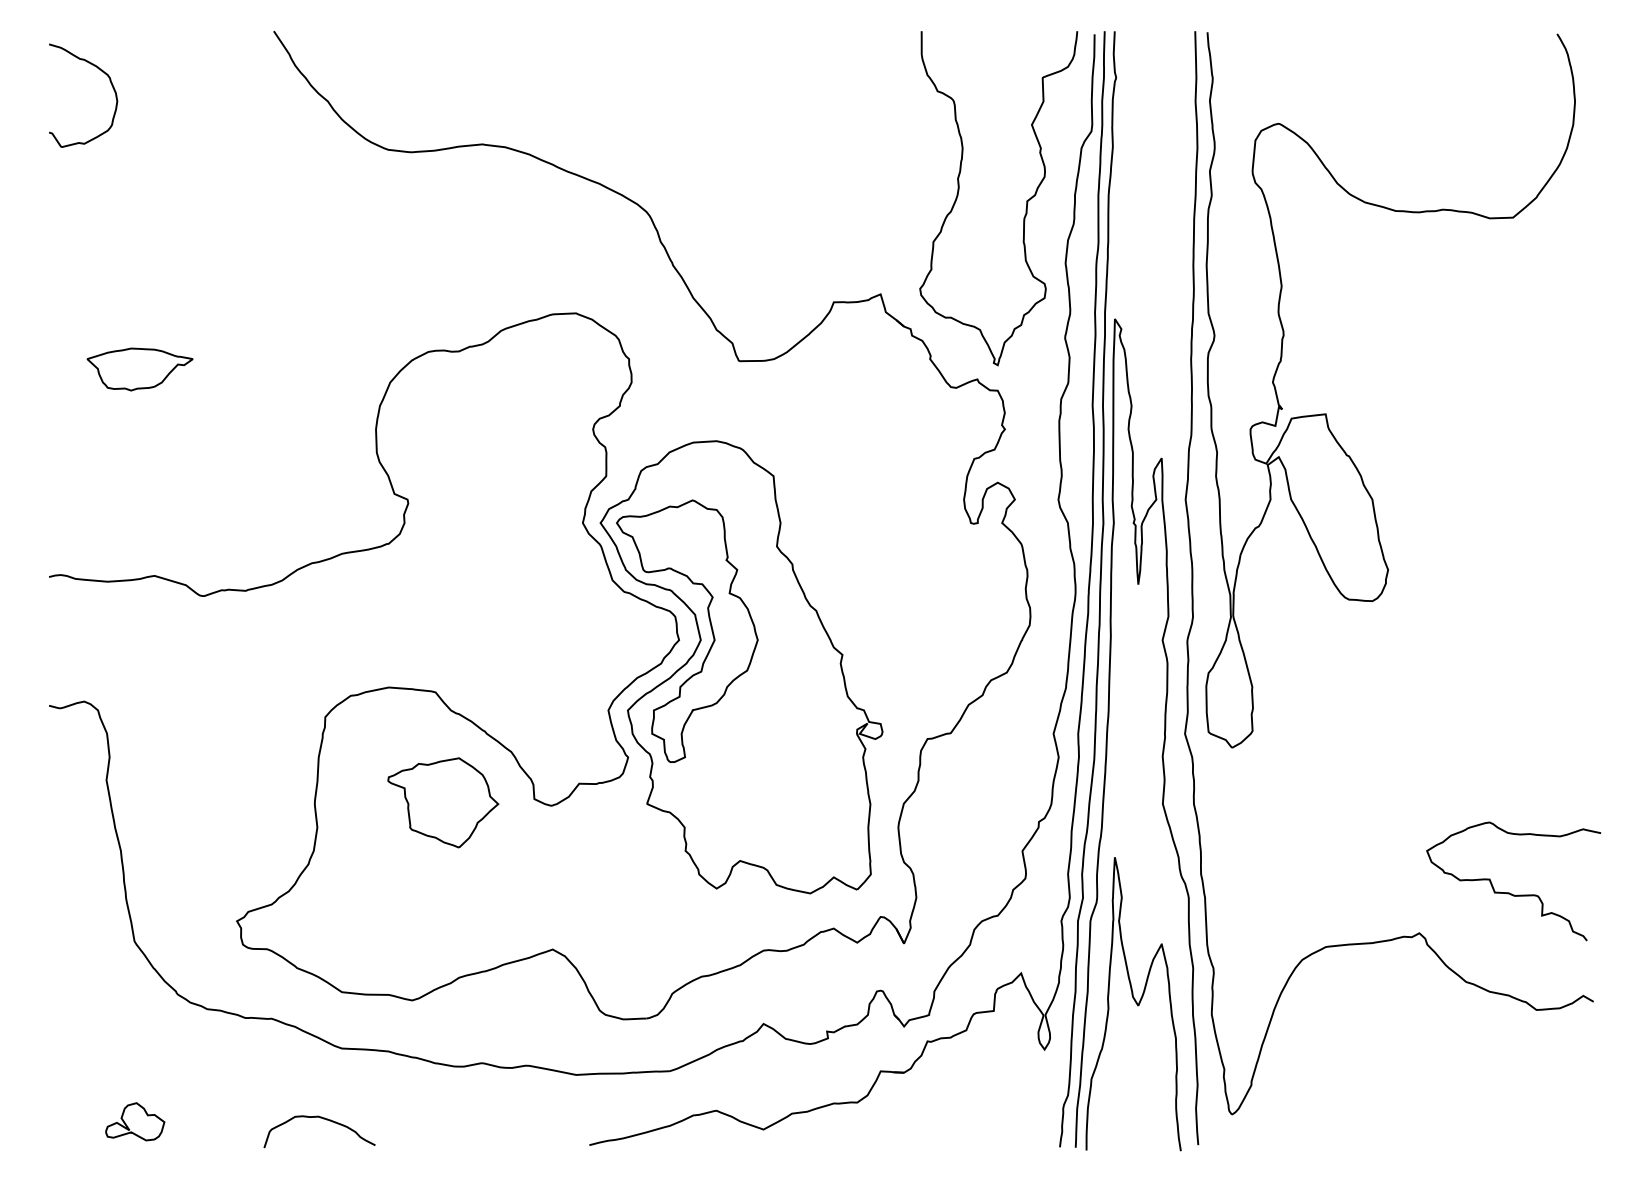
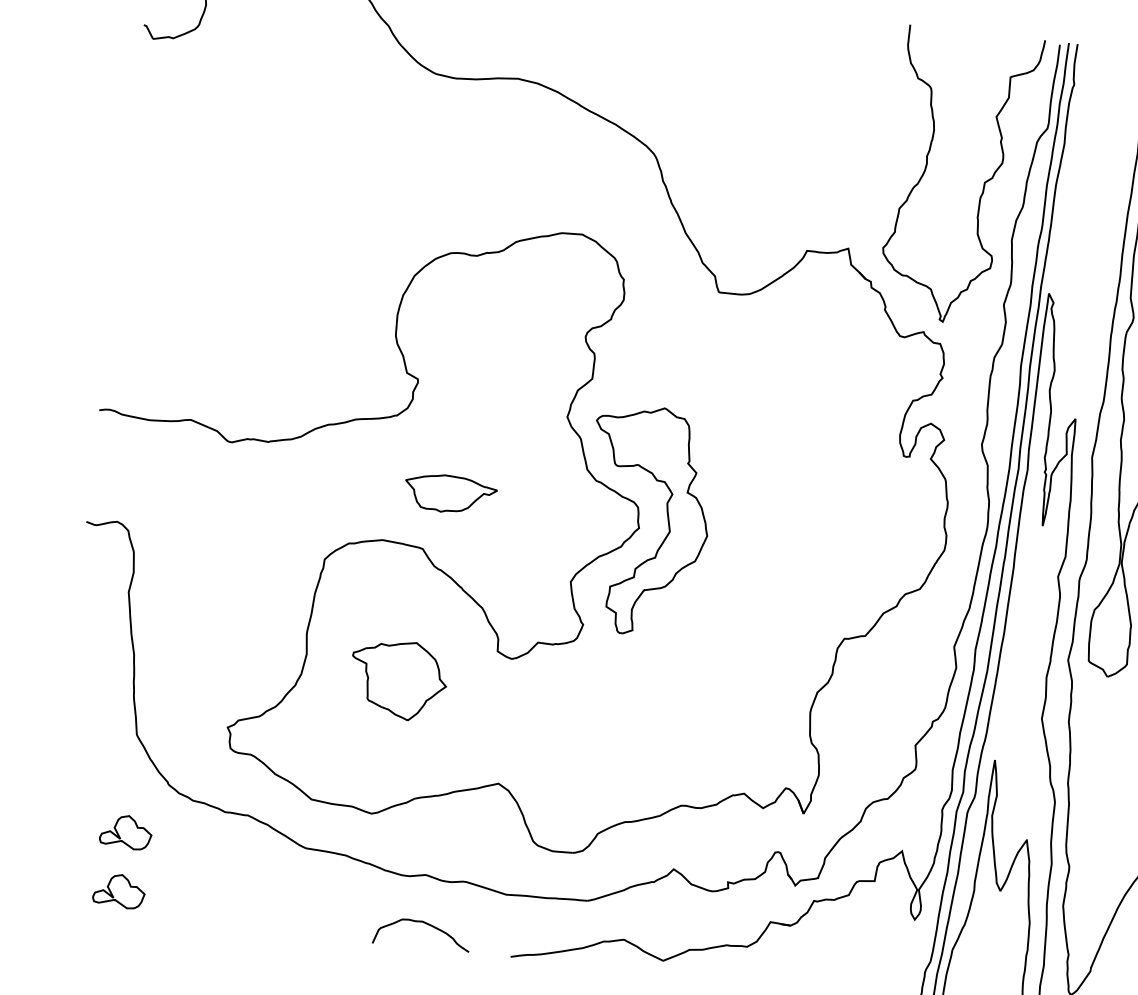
part: (139, 369) -> (450, 494), moved
part: (741, 667) -> (690, 558), removed
part: (443, 802) -> (398, 679), moved
part: (135, 1053) -> (126, 831), added
curve: (323, 1119) -> (426, 924), moved

